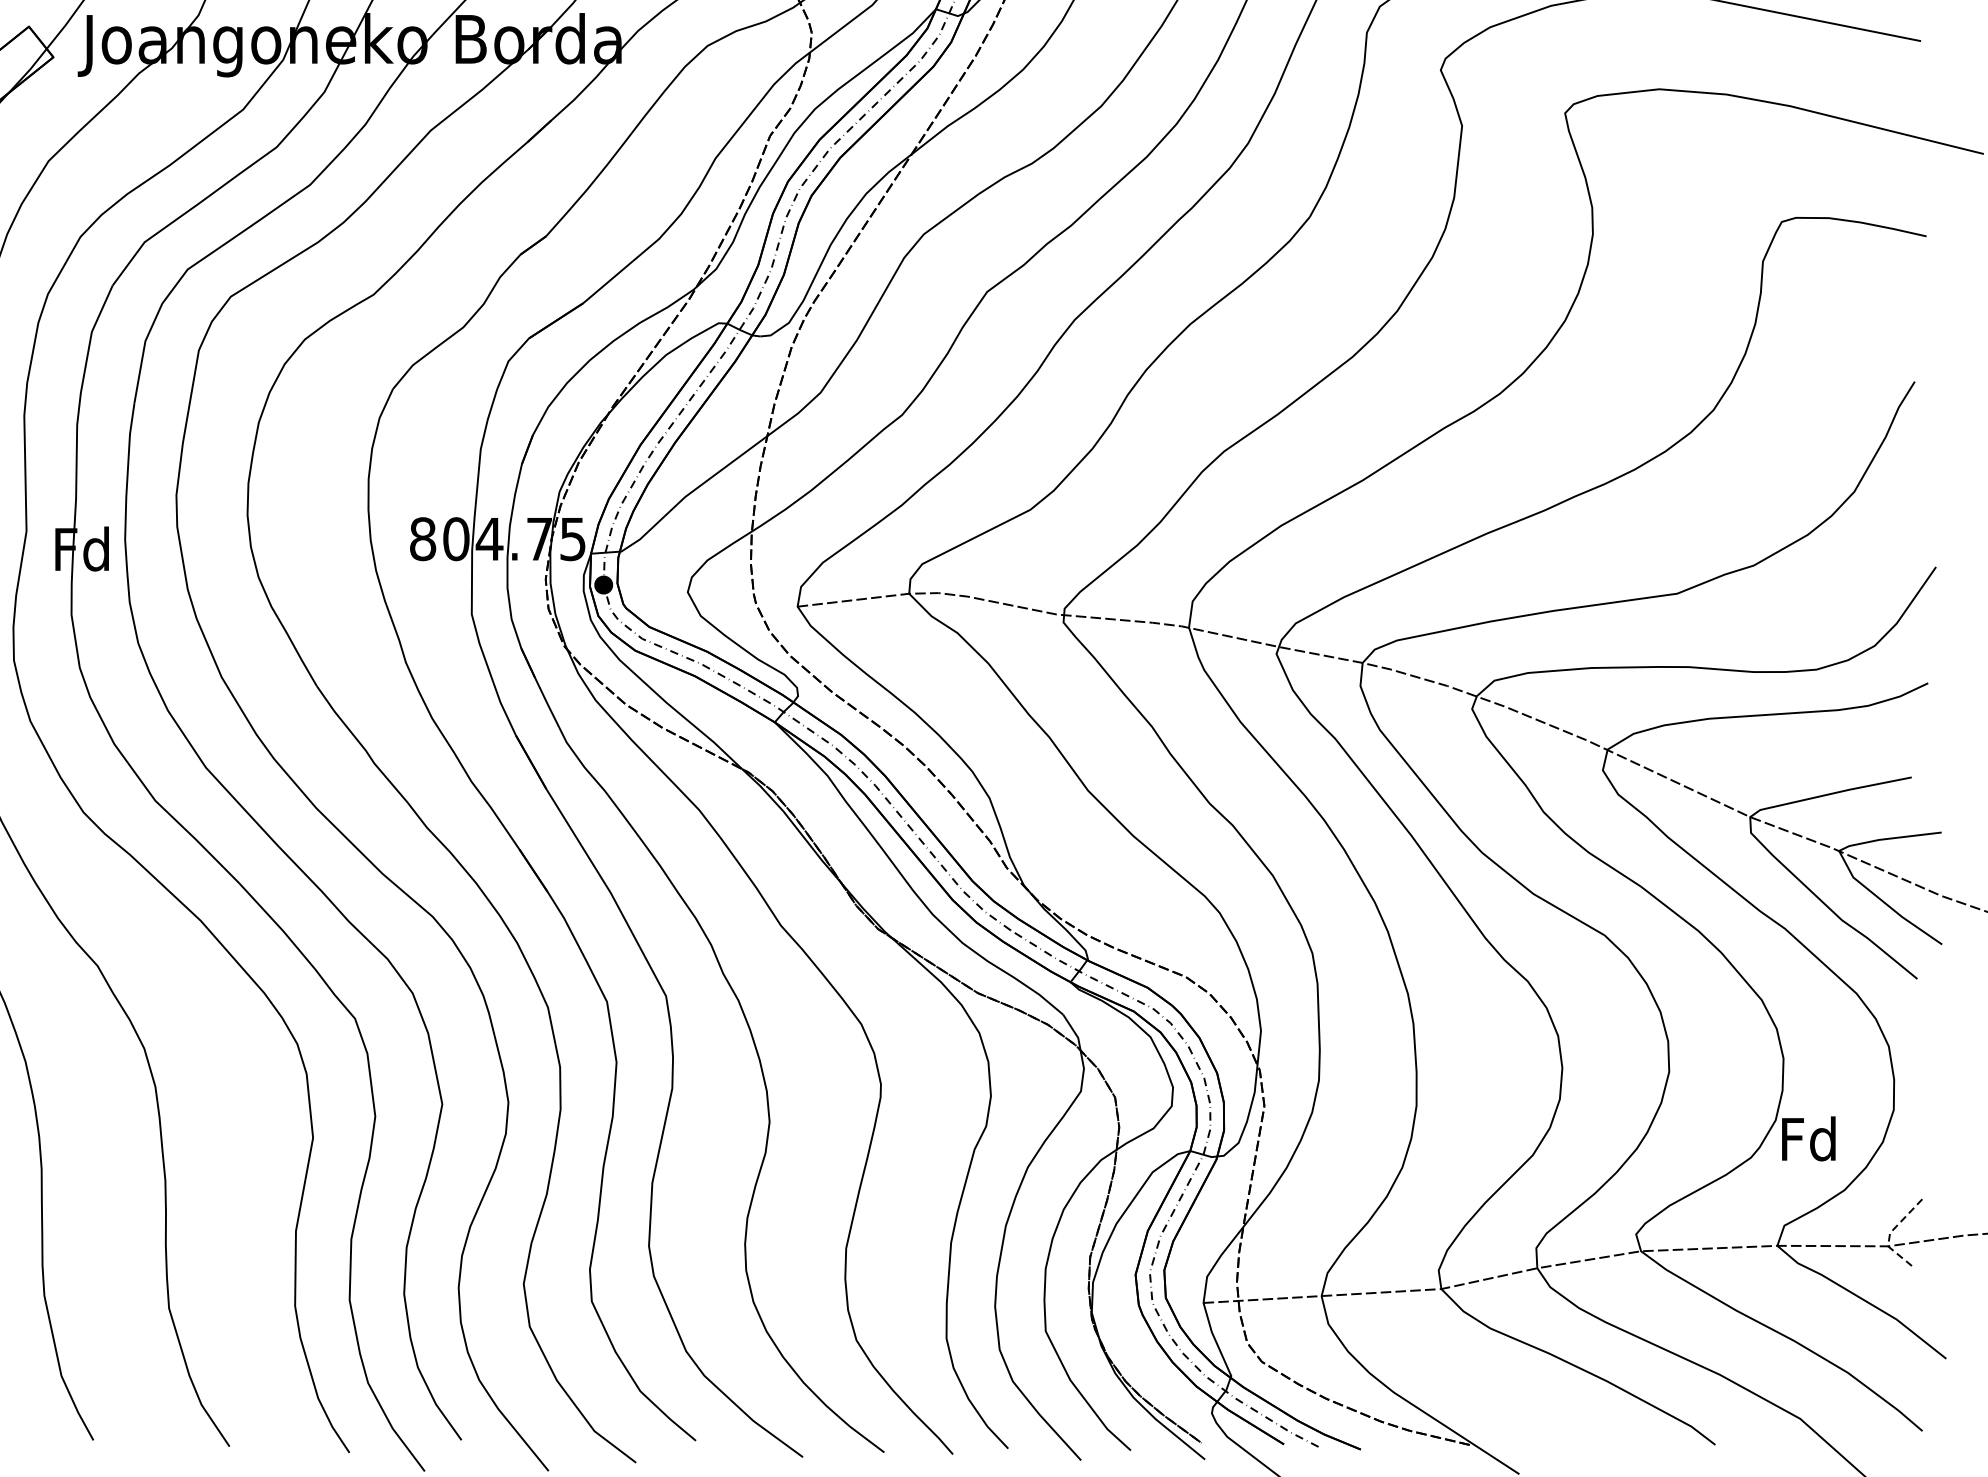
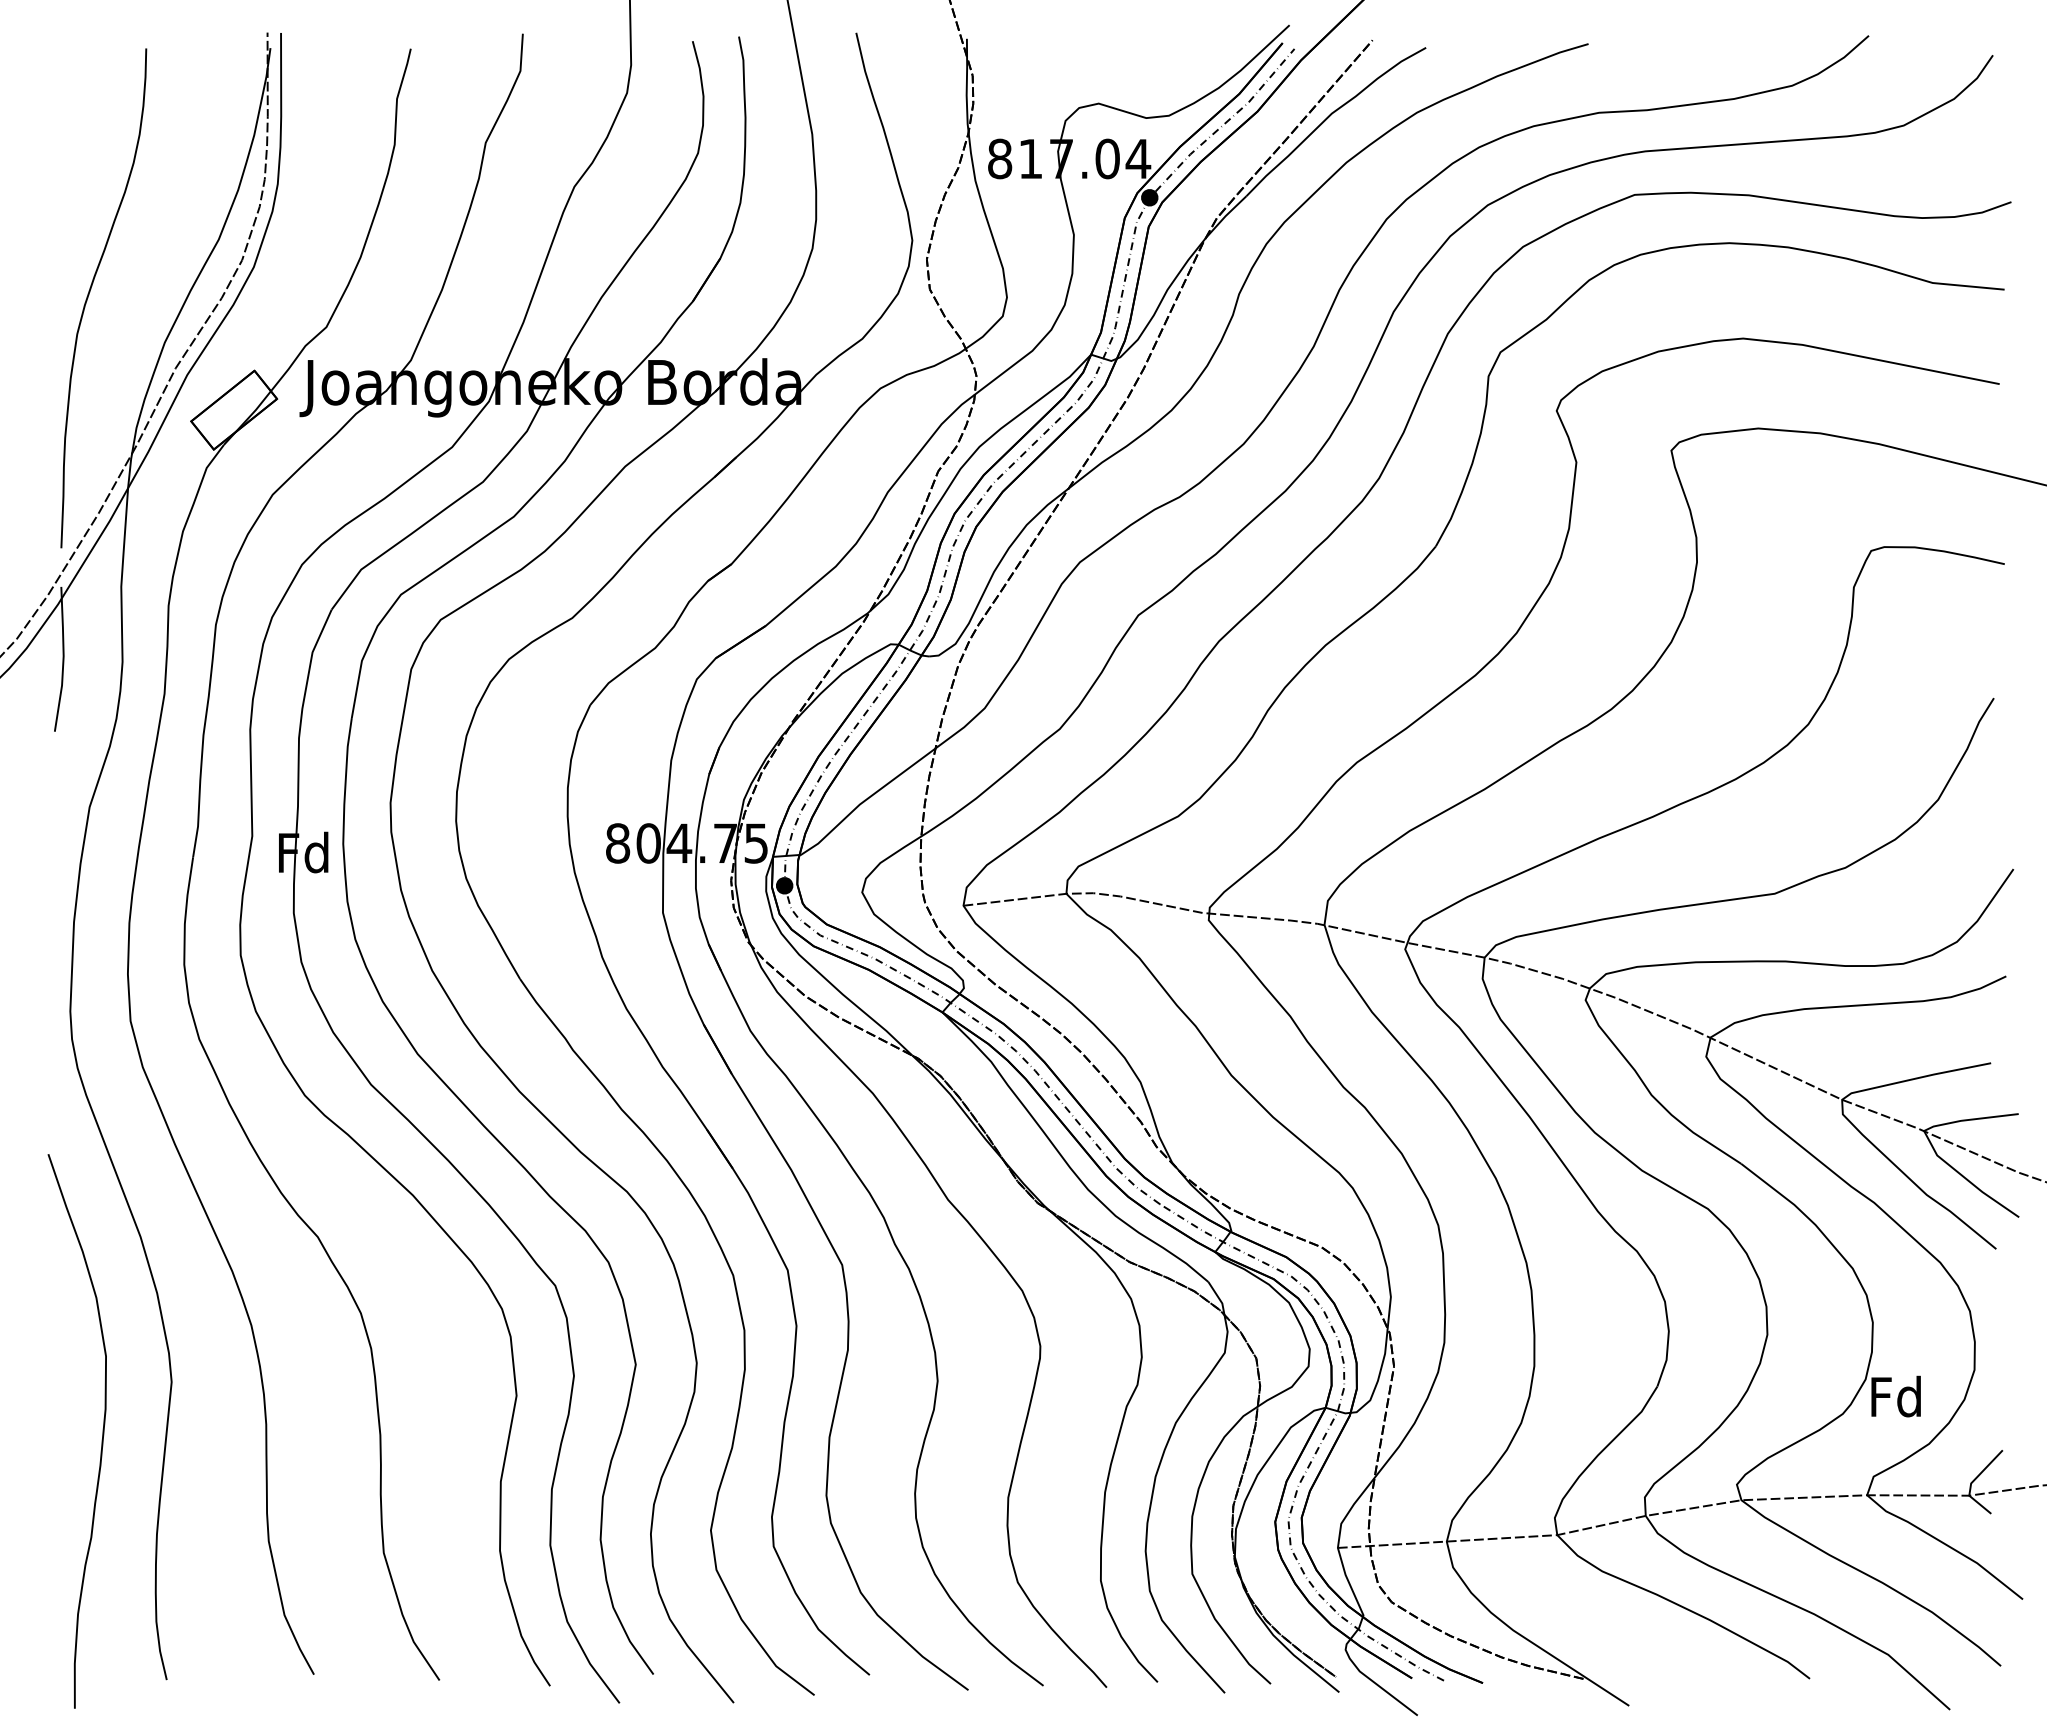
line: (1890, 1232) -> (1971, 1482), dashed -> solid

